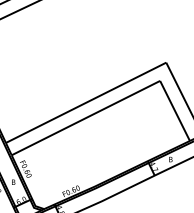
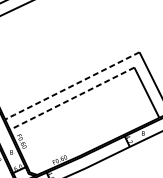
line: (85, 103) -> (71, 86), solid -> dashed
line: (85, 118) -> (71, 99), solid -> dashed

